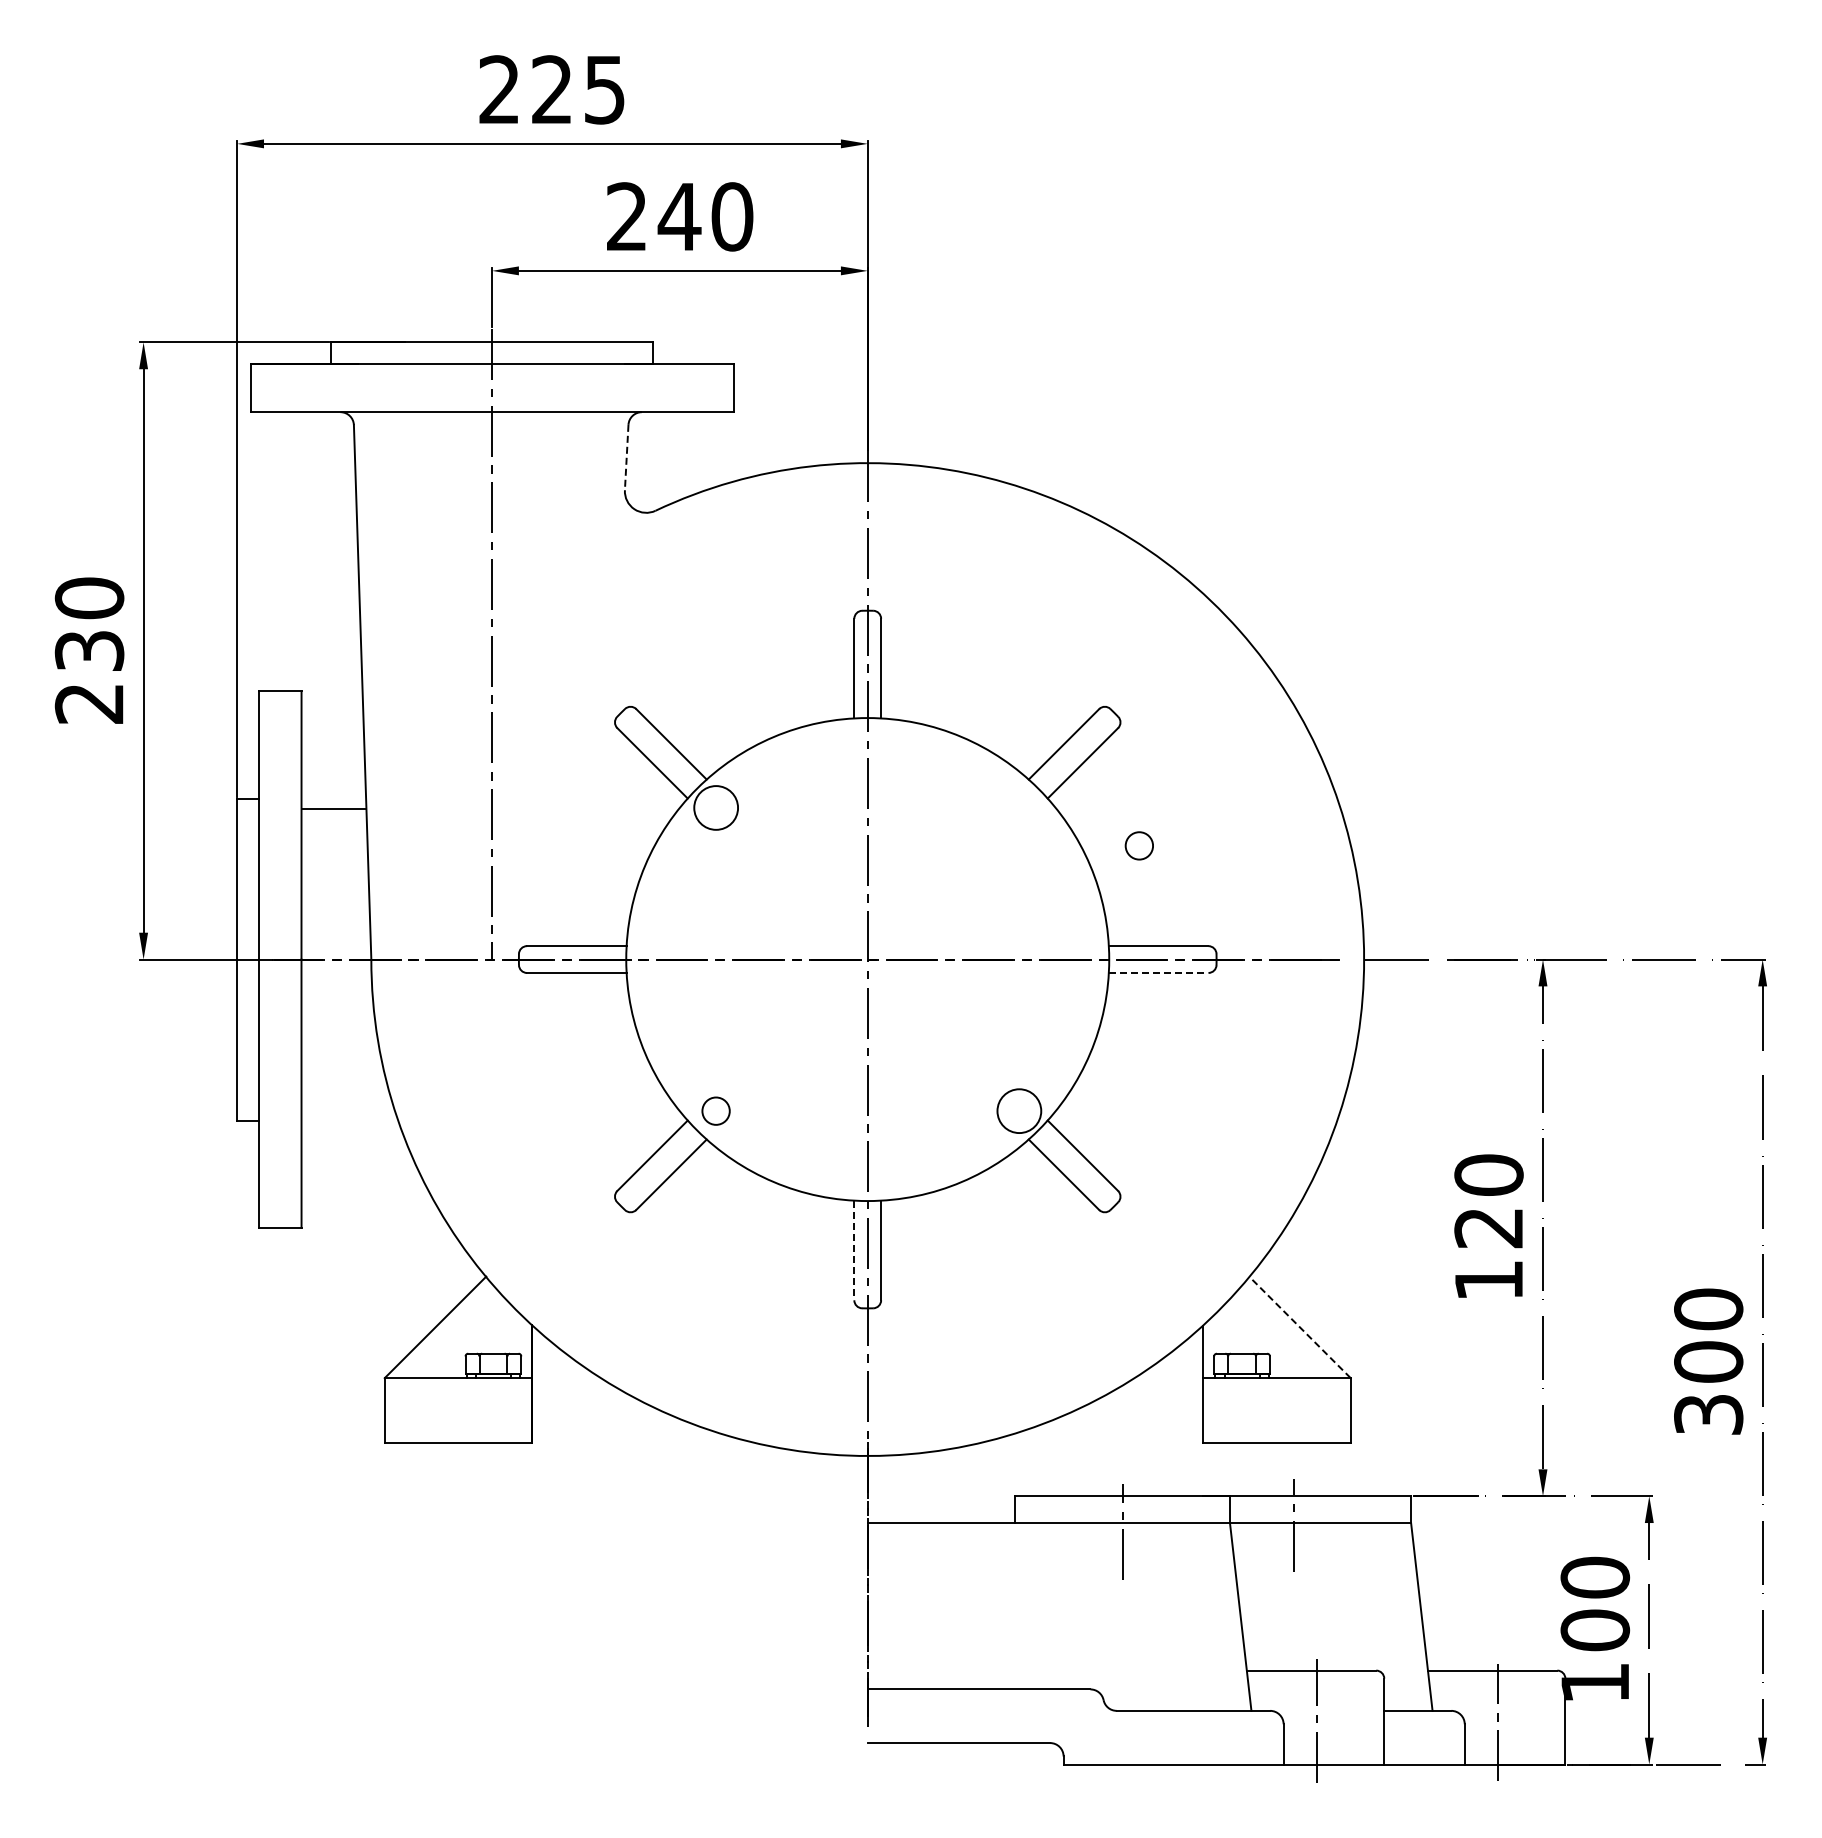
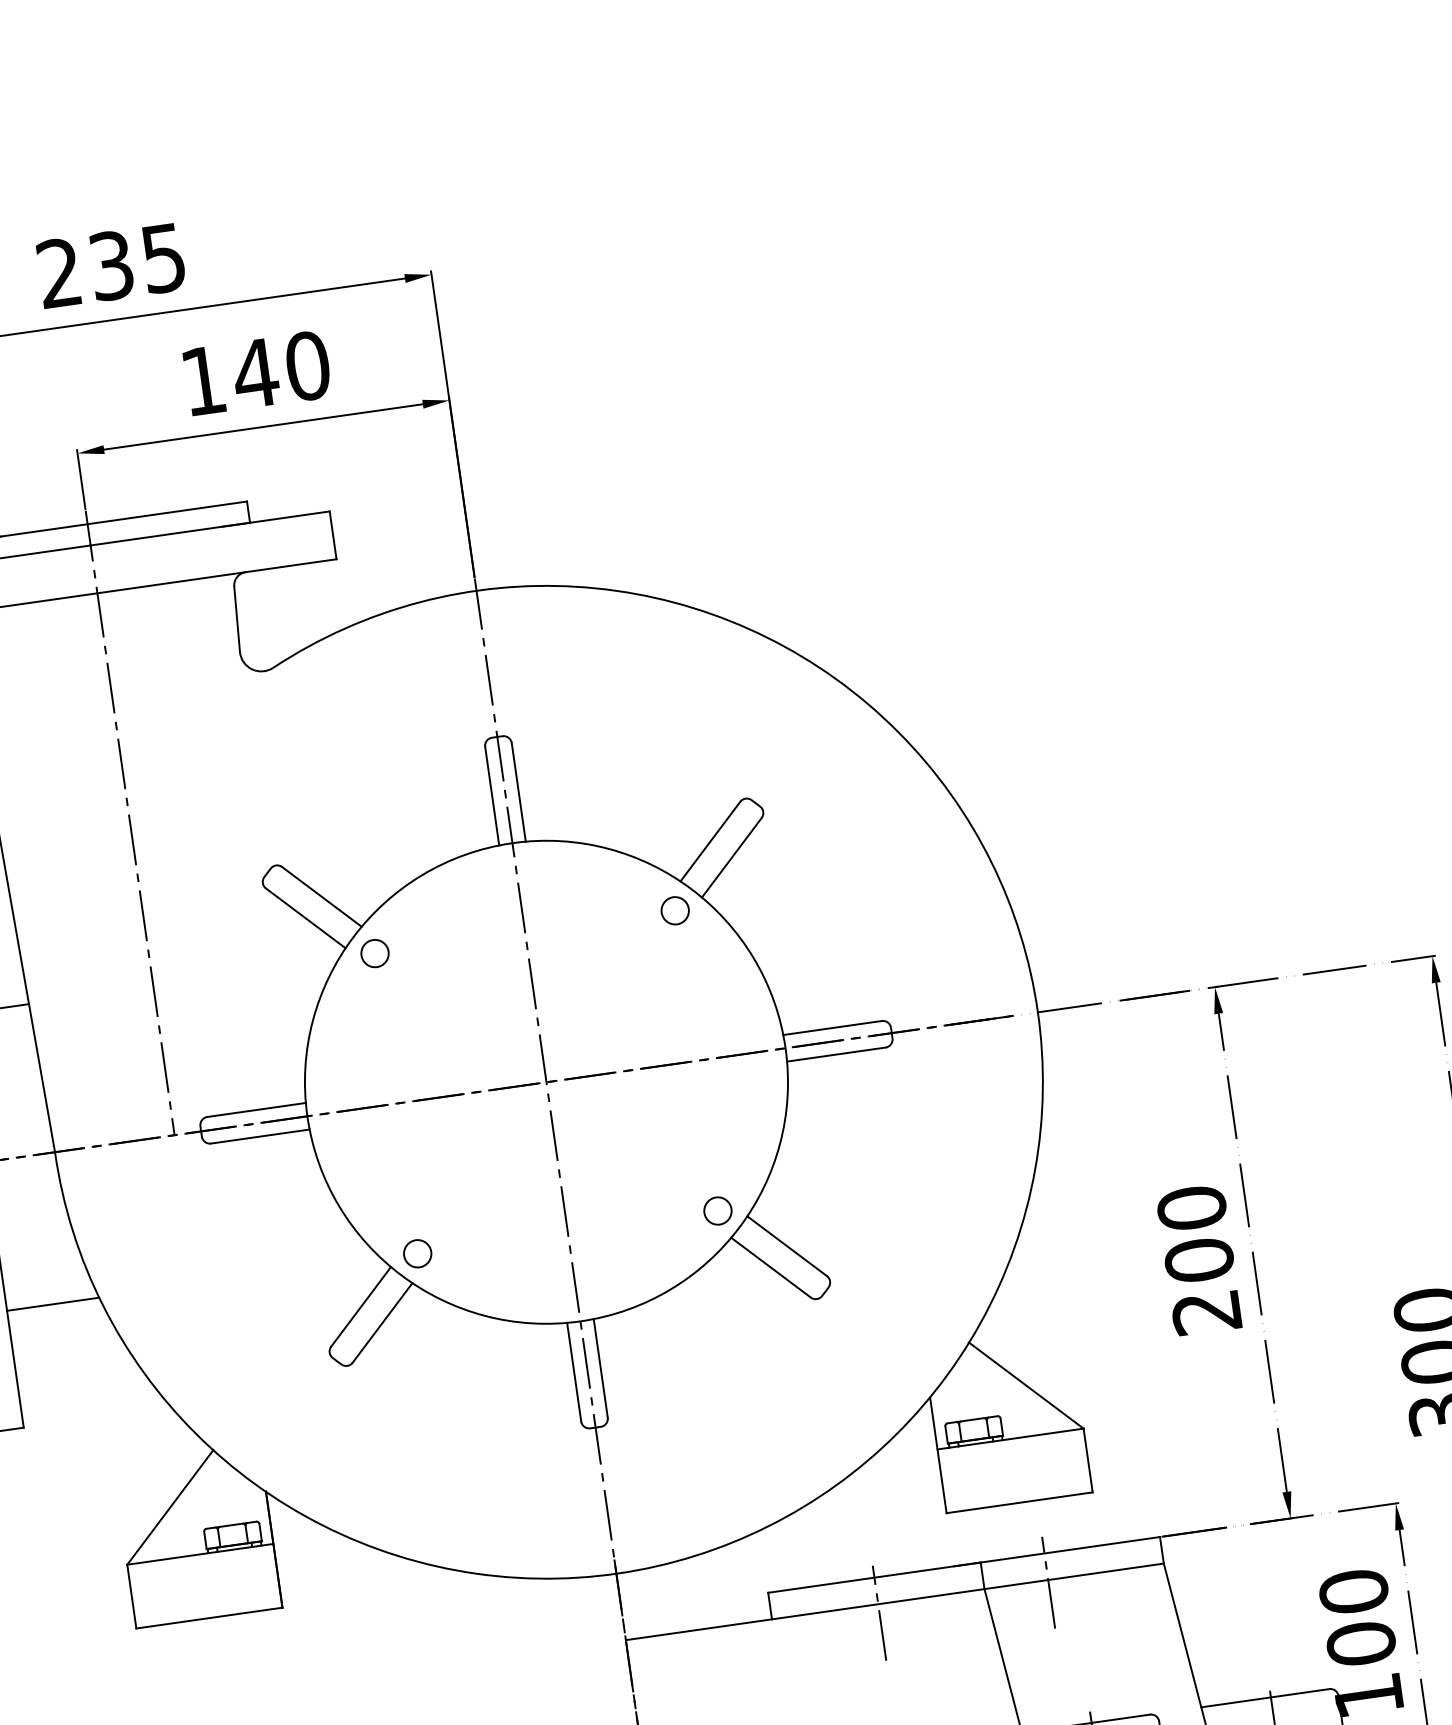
text: (552, 89) -> (111, 265), 225 -> 235
text: (626, 216) -> (202, 380), 240 -> 140
line: (626, 457) -> (236, 619), dashed -> solid
circle: (715, 807) -> (374, 953), size x0.62
circle: (1138, 845) -> (674, 910), moved
line: (1158, 972) -> (836, 1054), dashed -> solid
line: (347, 1109) -> (52, 1304), added
circle: (1019, 1110) -> (717, 1210), size x0.62
line: (854, 1250) -> (574, 1372), dashed -> solid
text: (1488, 1253) -> (1202, 1285), 120 -> 200
line: (1299, 1327) -> (1025, 1385), dashed -> solid

